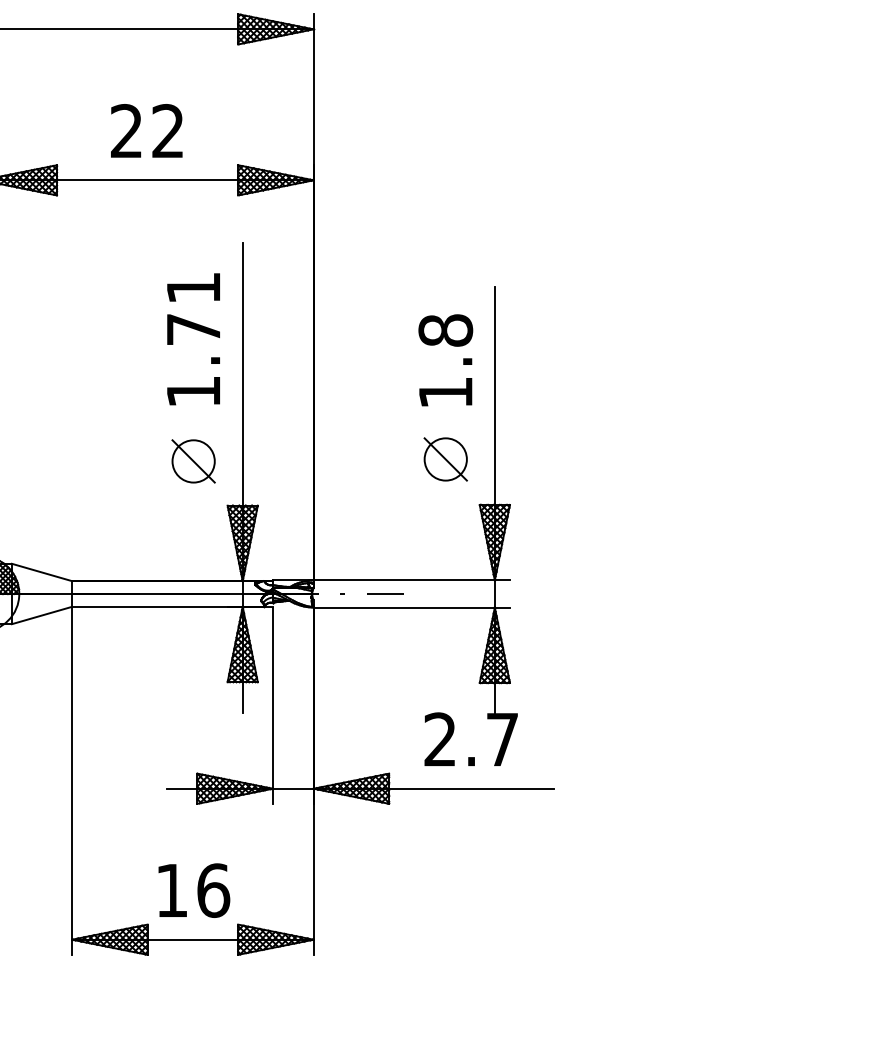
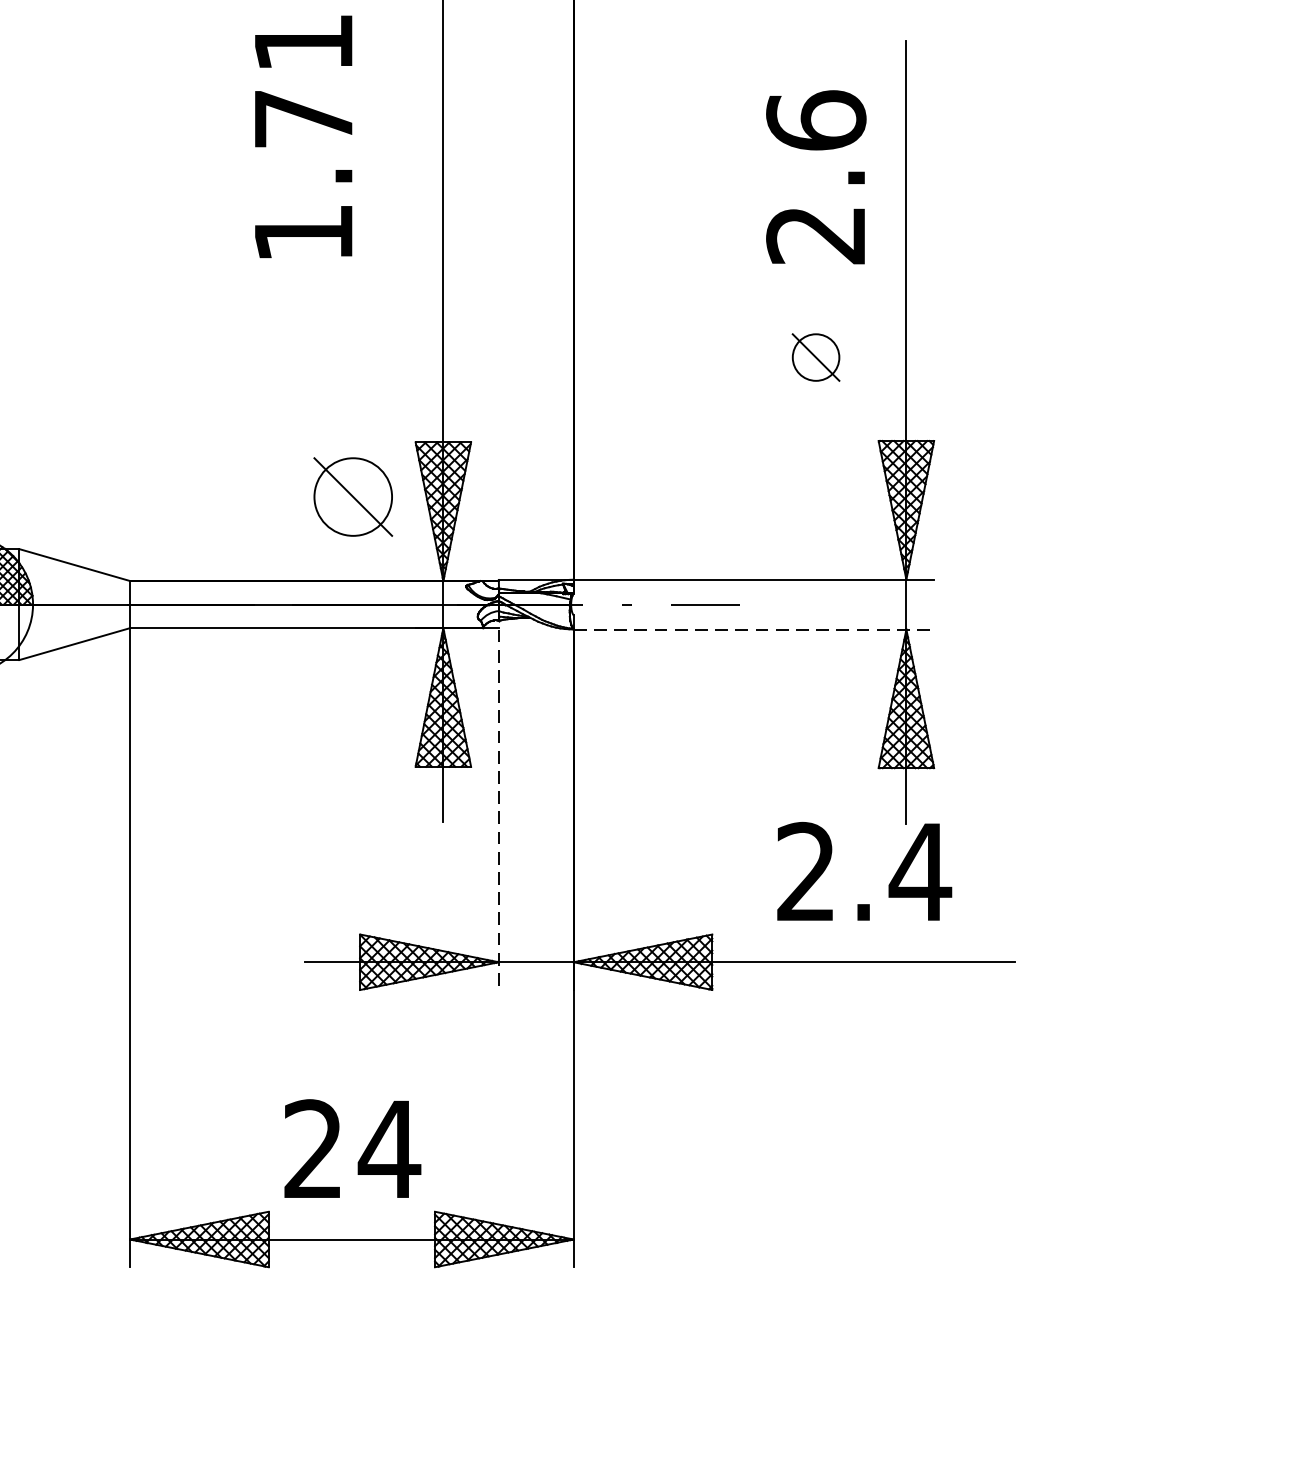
text: (193, 339) -> (303, 137), moved
text: (445, 360) -> (815, 175), 1.8 -> 2.6
part: (445, 459) -> (815, 357), size x0.6
part: (193, 461) -> (352, 497), moved
line: (412, 607) -> (755, 629), solid -> dashed
line: (272, 706) -> (498, 811), solid -> dashed
text: (502, 739) -> (920, 871), 2.7 -> 2.4
text: (193, 890) -> (352, 1149), 16 -> 24

